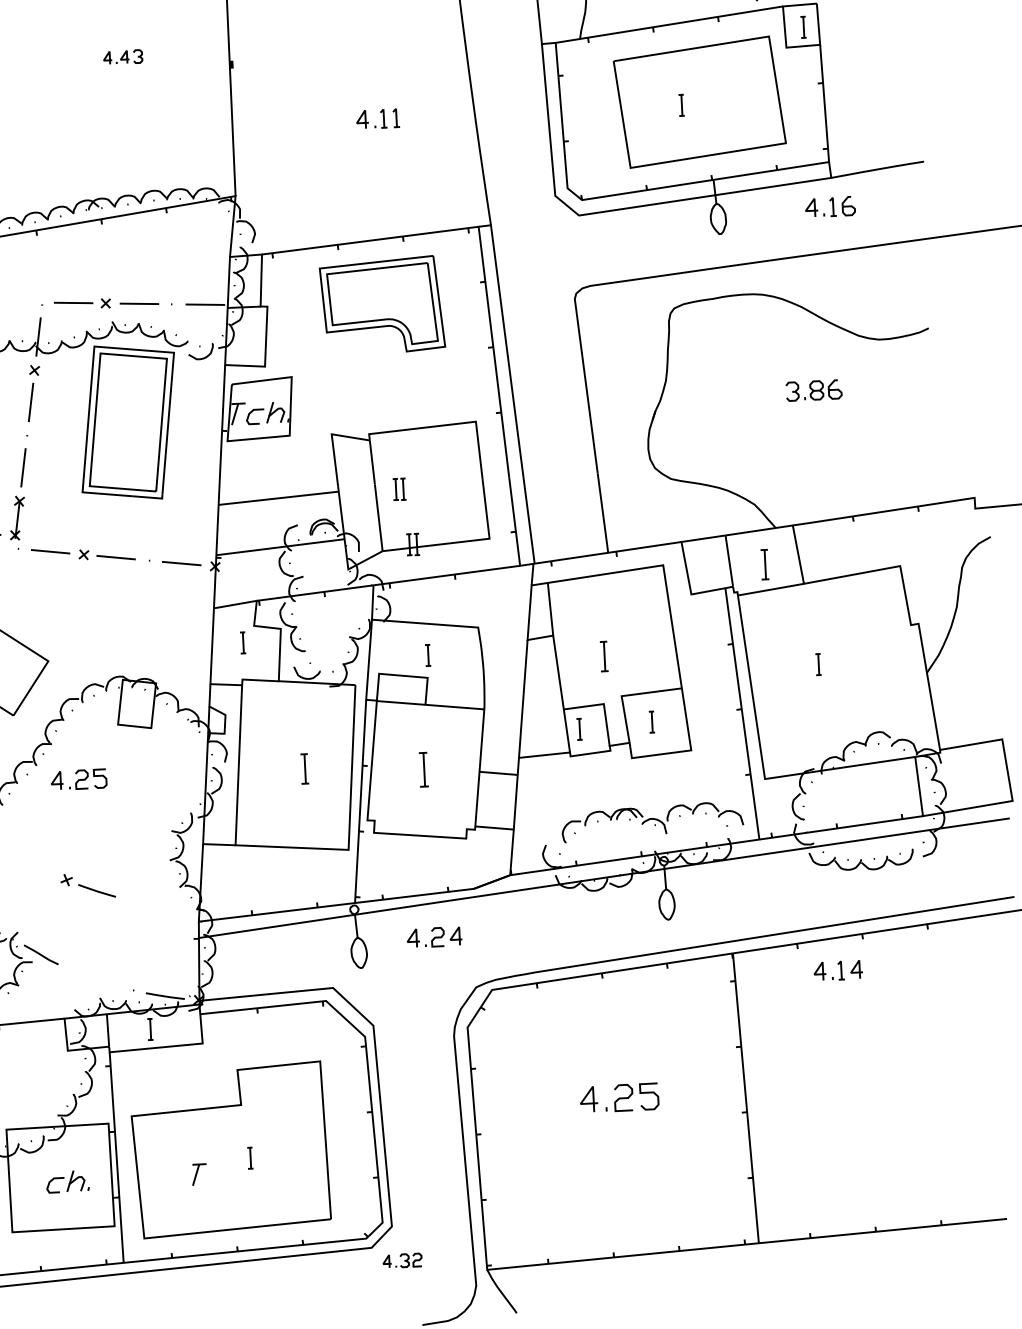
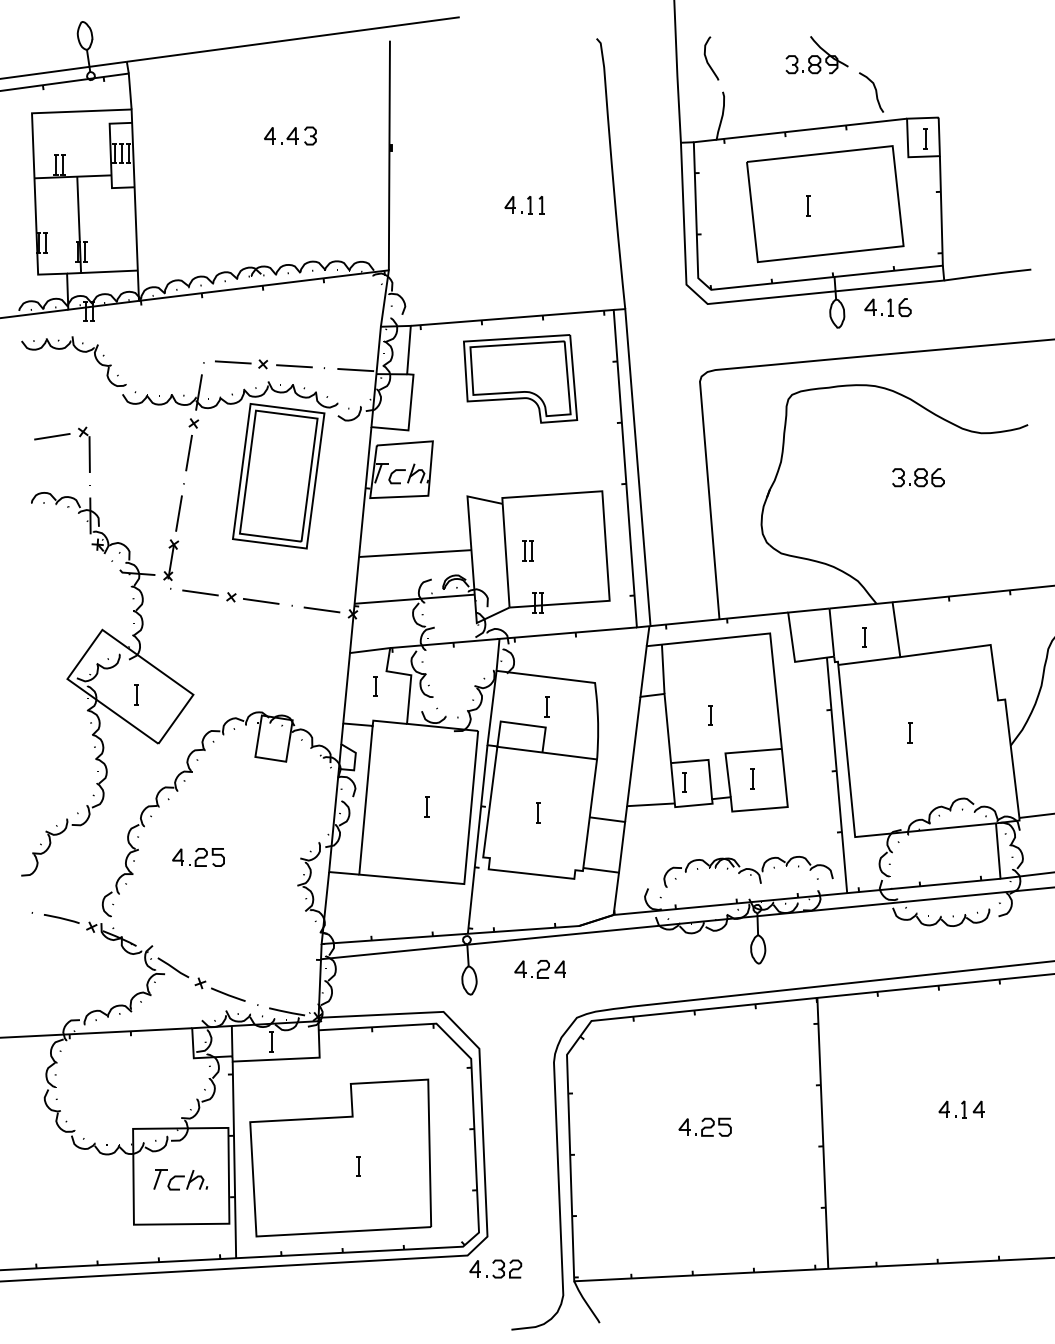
part: (123, 56) -> (290, 135), size x1.43
part: (829, 206) -> (887, 307), moved
part: (764, 564) -> (864, 637), size x0.71
part: (603, 656) -> (710, 715), size x0.71
part: (304, 768) -> (426, 806), size x0.71
part: (424, 769) -> (538, 812), size x0.62
part: (78, 779) -> (198, 857), moved
part: (87, 885) -> (219, 989), moved
part: (838, 970) -> (961, 1109), moved
part: (618, 1097) -> (704, 1126), size x0.71
part: (199, 1174) -> (160, 1179), moved
part: (402, 1260) -> (495, 1268), size x1.43

